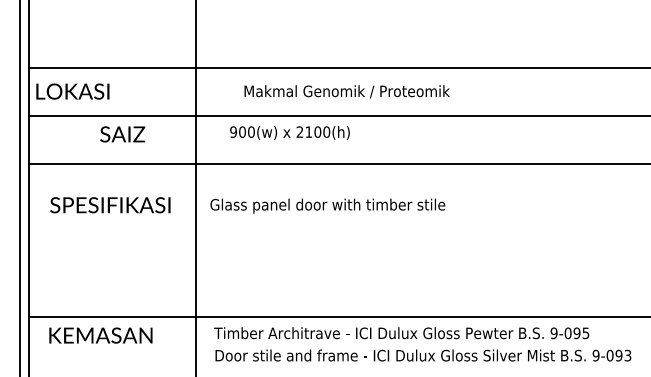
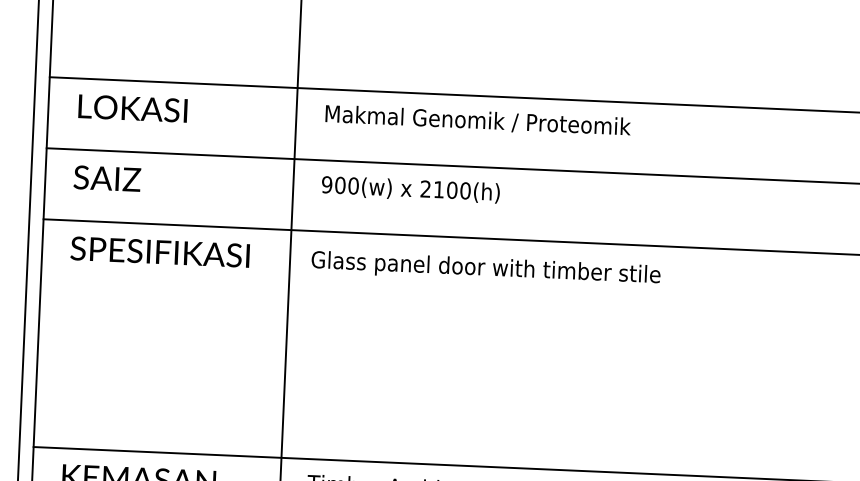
text: (72, 91) -> (132, 108), moved
text: (346, 91) -> (477, 120), moved
text: (289, 132) -> (410, 189), moved
text: (122, 134) -> (107, 178), moved
text: (110, 205) -> (160, 252), moved
text: (327, 205) -> (485, 268), moved

